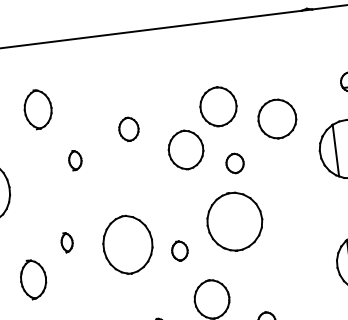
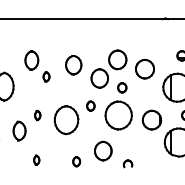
part: (37, 109) -> (31, 60), moved
part: (128, 129) -> (73, 65), size x1.67
part: (303, 221) -> (151, 119), added
part: (178, 249) -> (90, 105), moved

